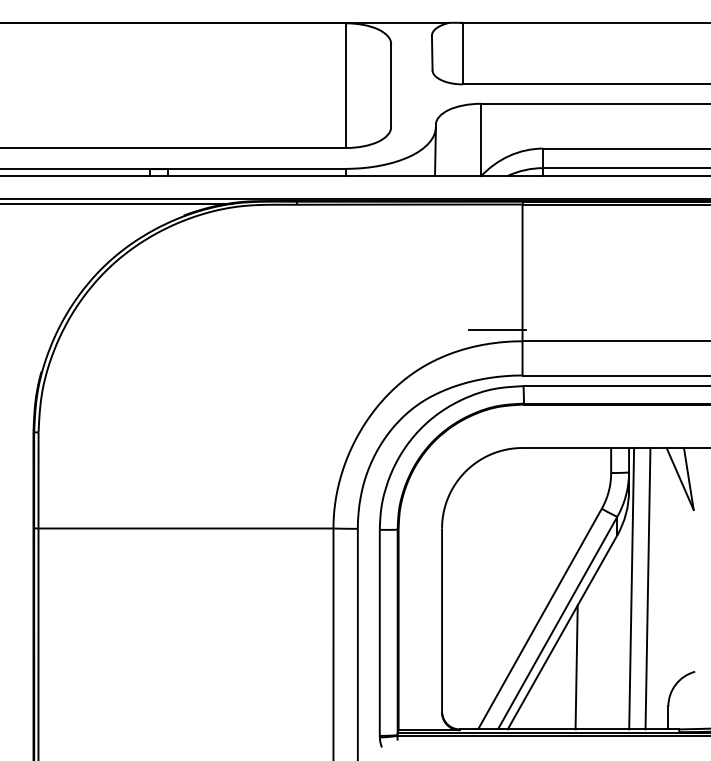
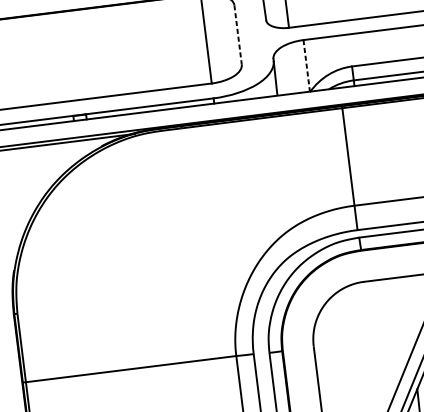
line: (391, 85) -> (238, 34), solid -> dashed
line: (480, 140) -> (306, 66), solid -> dashed
line: (496, 330) -> (334, 200), removed

